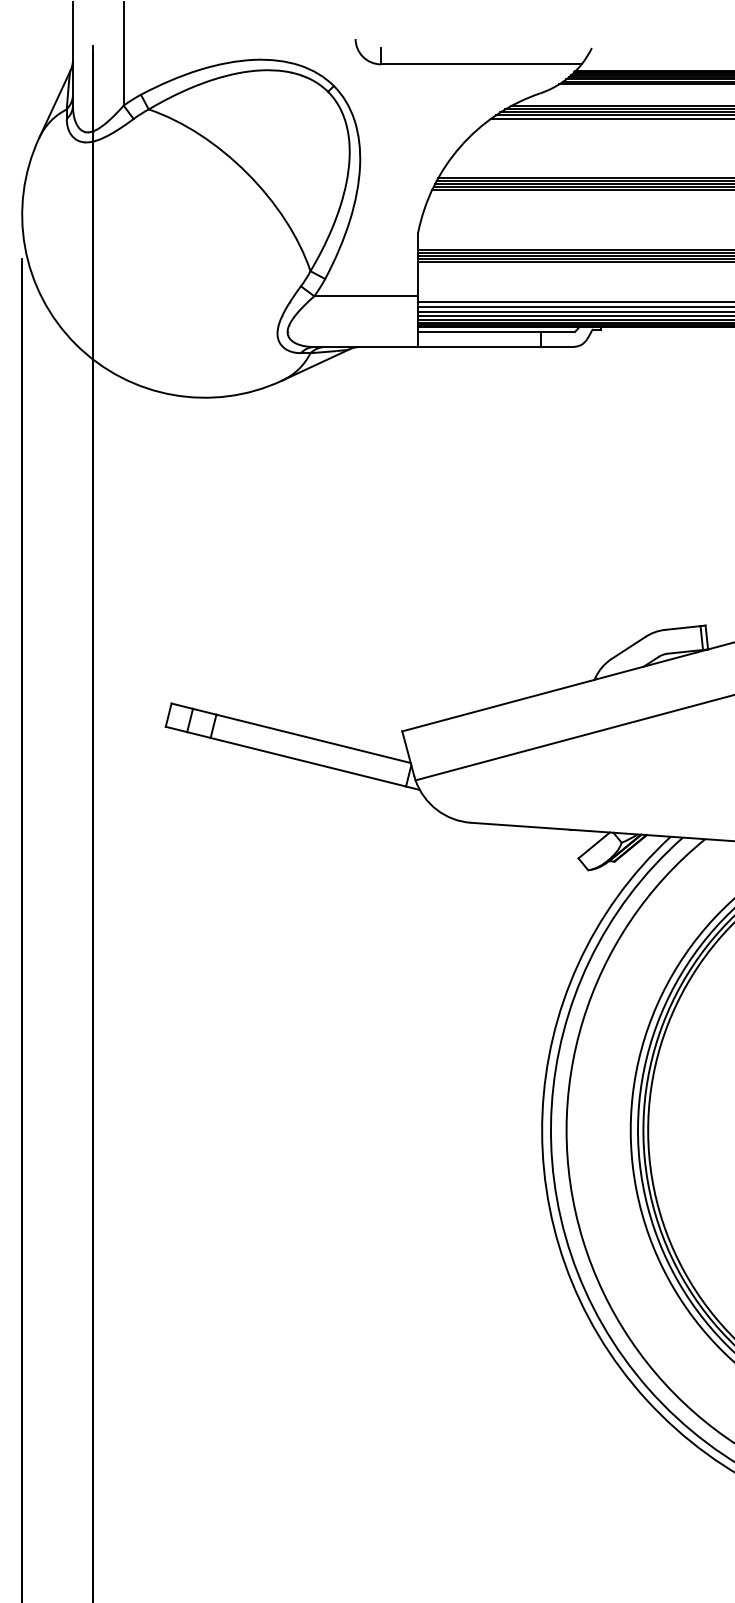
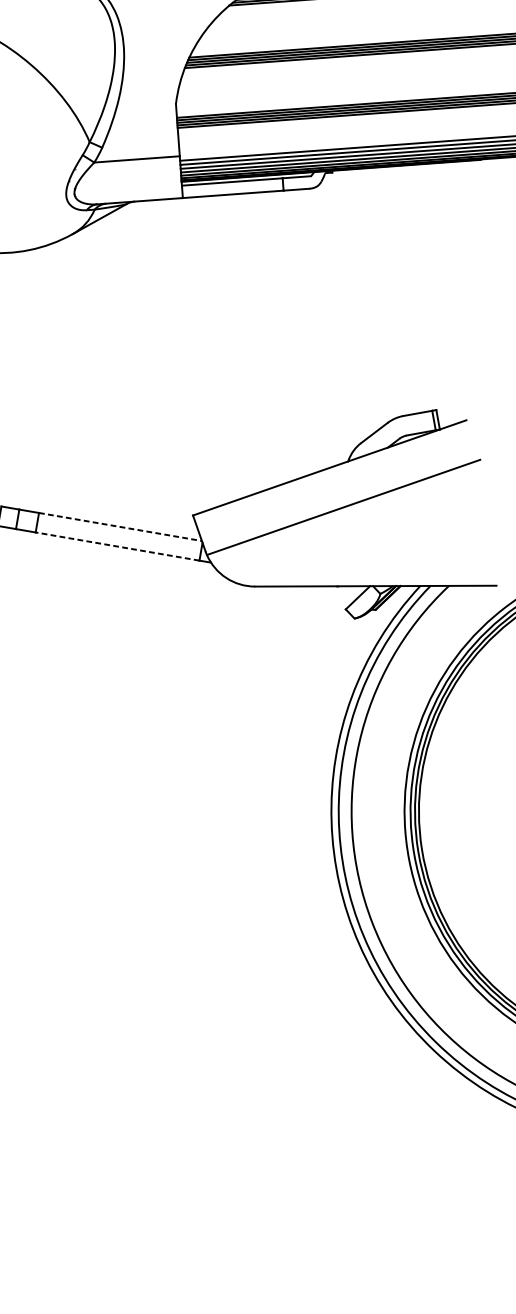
line: (314, 738) -> (121, 526), solid -> dashed
line: (308, 762) -> (117, 546), solid -> dashed

